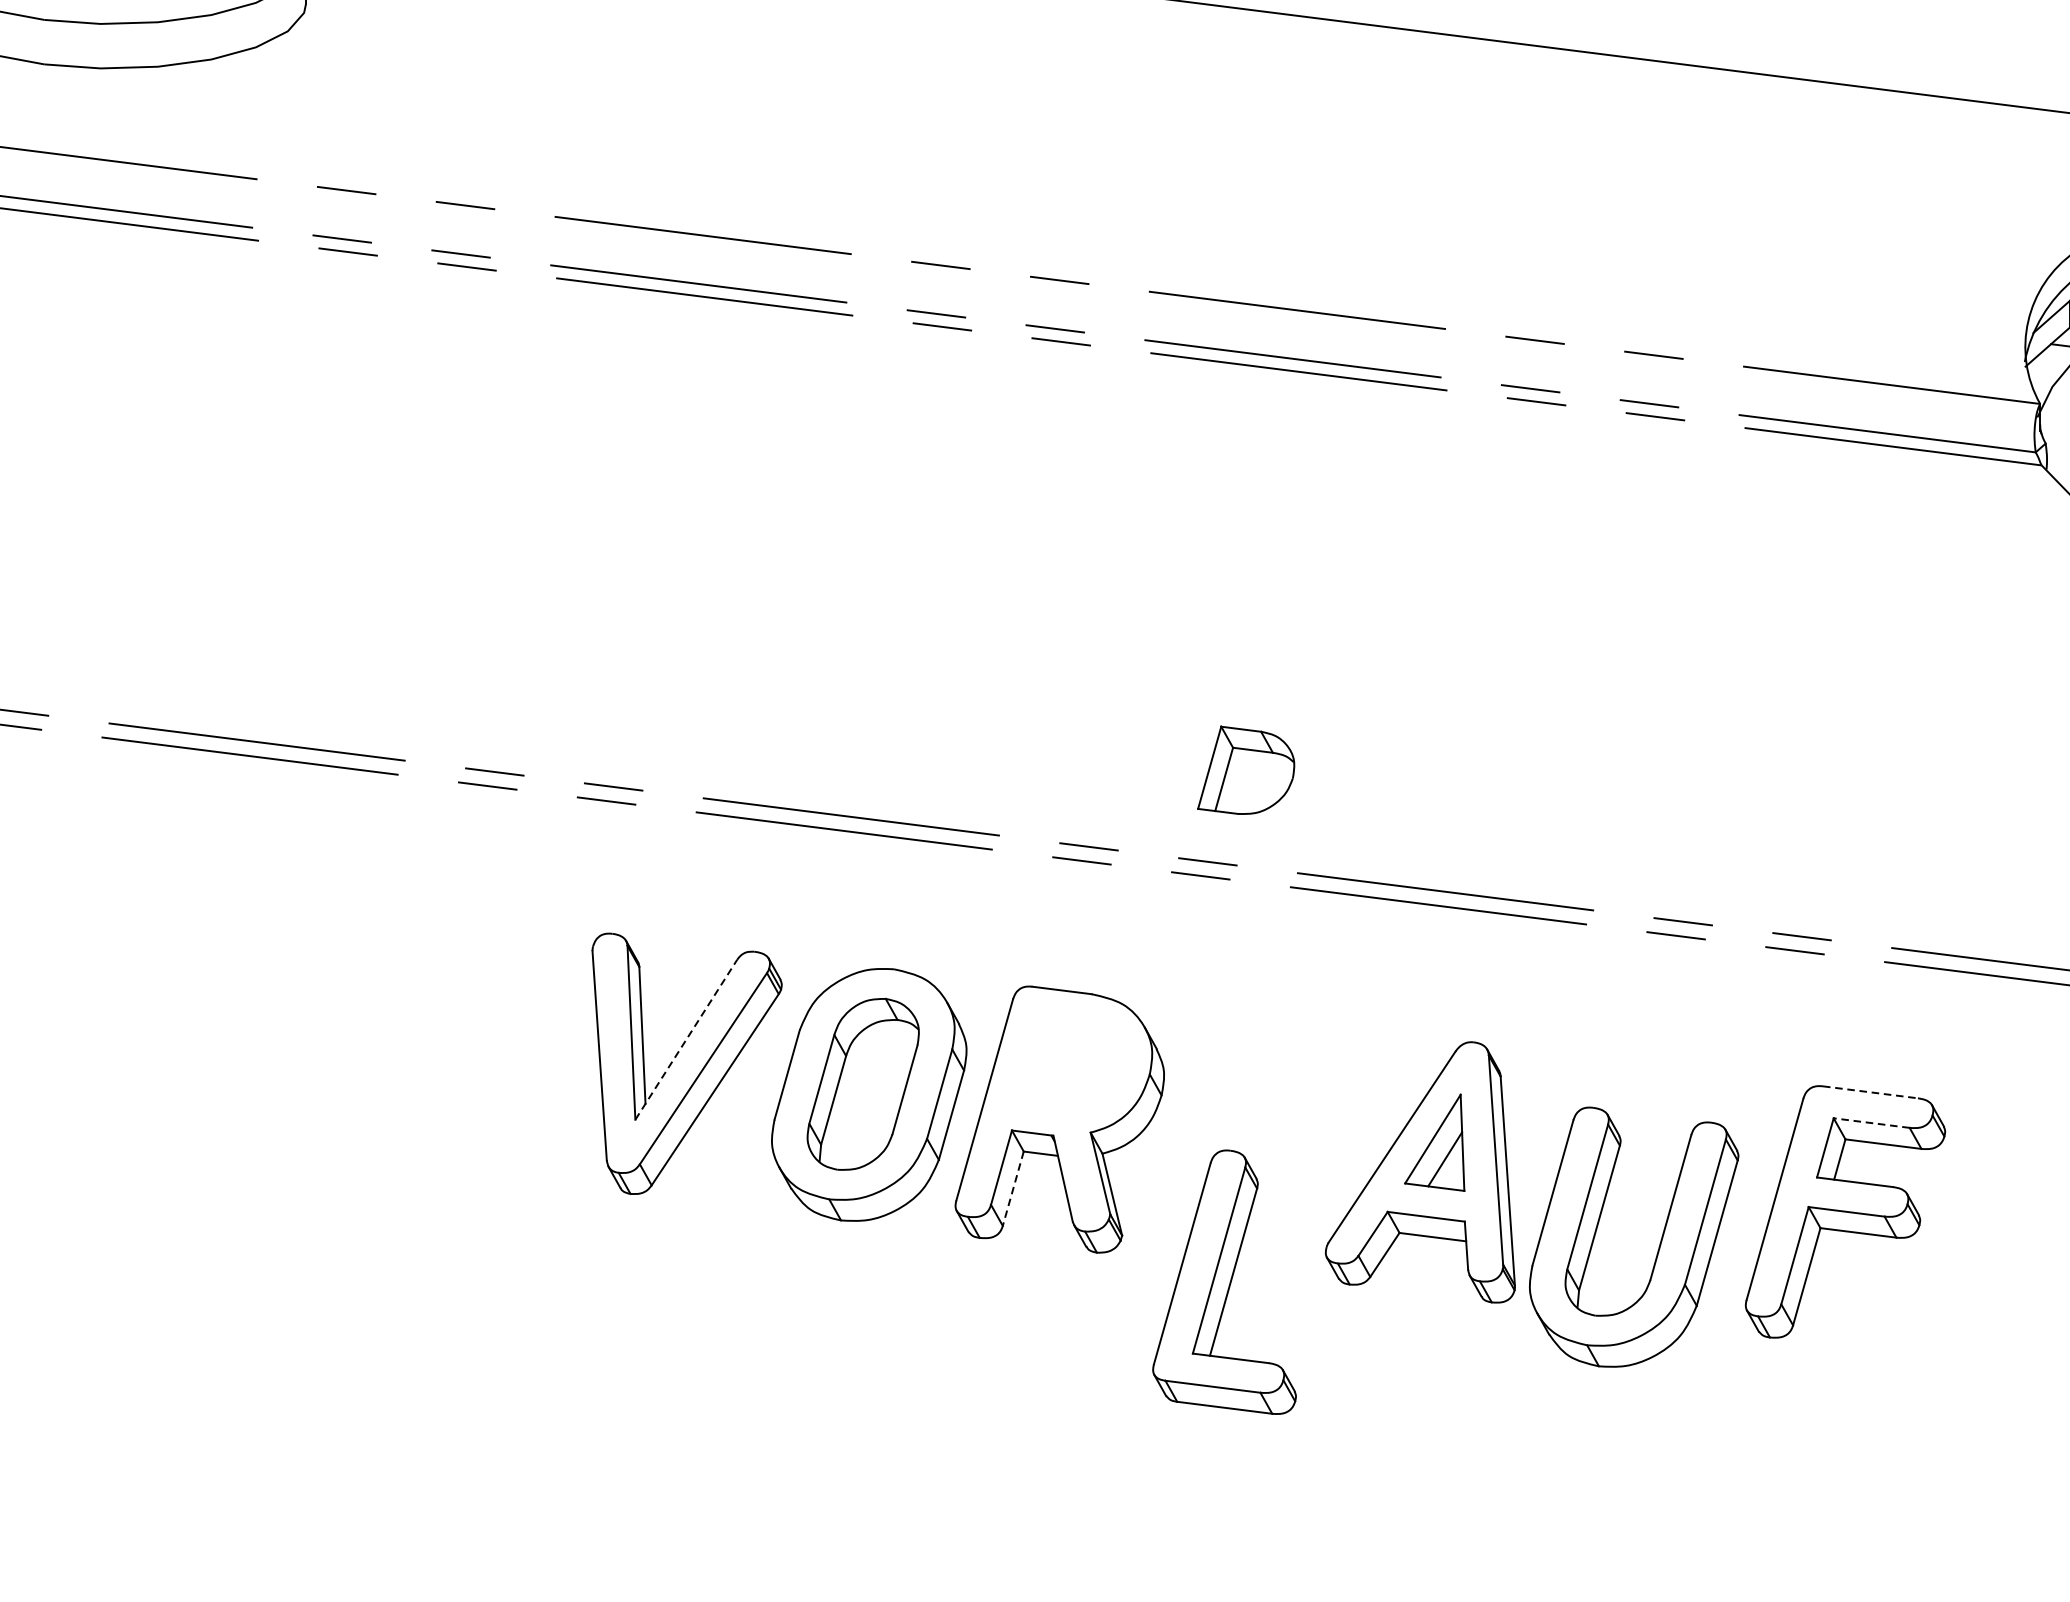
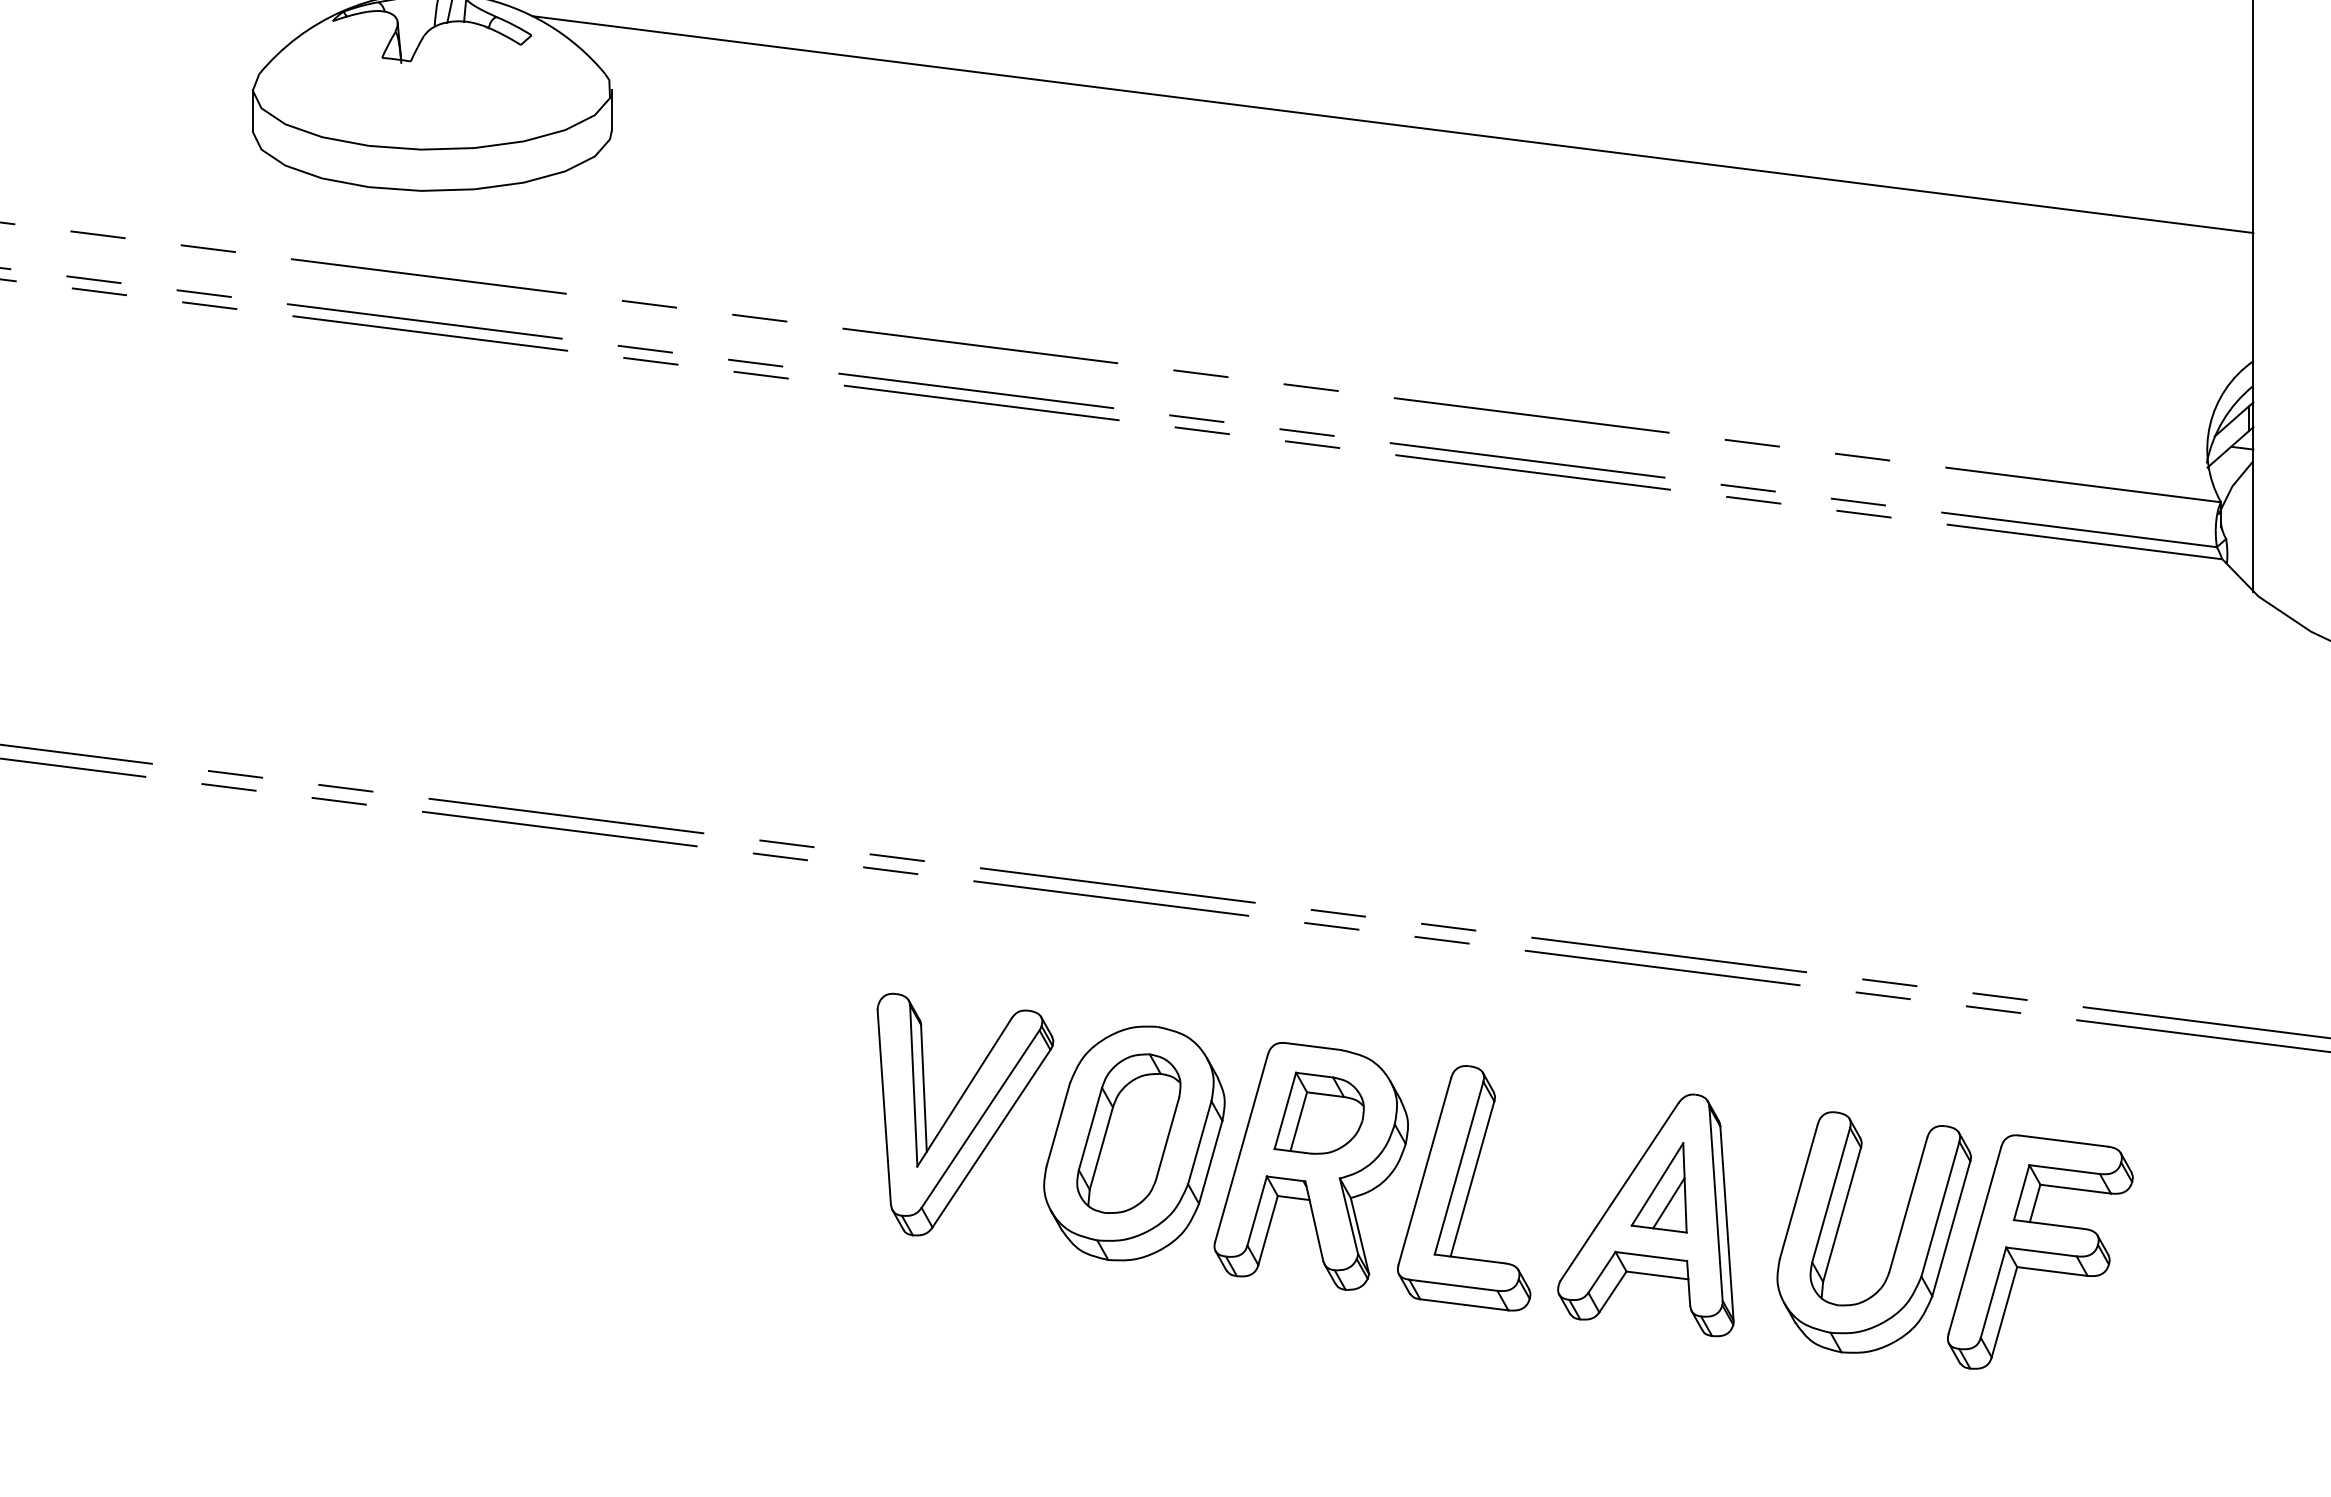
part: (1245, 769) -> (1318, 1112), moved
line: (686, 1038) -> (964, 1091), dashed -> solid
line: (1871, 1092) -> (2064, 1141), dashed -> solid
line: (1871, 1122) -> (2064, 1169), dashed -> solid
line: (1013, 1188) -> (1268, 1230), dashed -> solid
part: (1659, 1244) -> (1897, 1239), moved
part: (1224, 1282) -> (1464, 1188), moved

